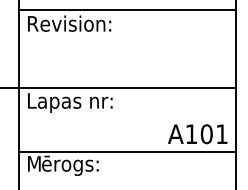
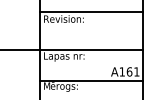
text: (206, 133) -> (129, 71), A101 -> A161

